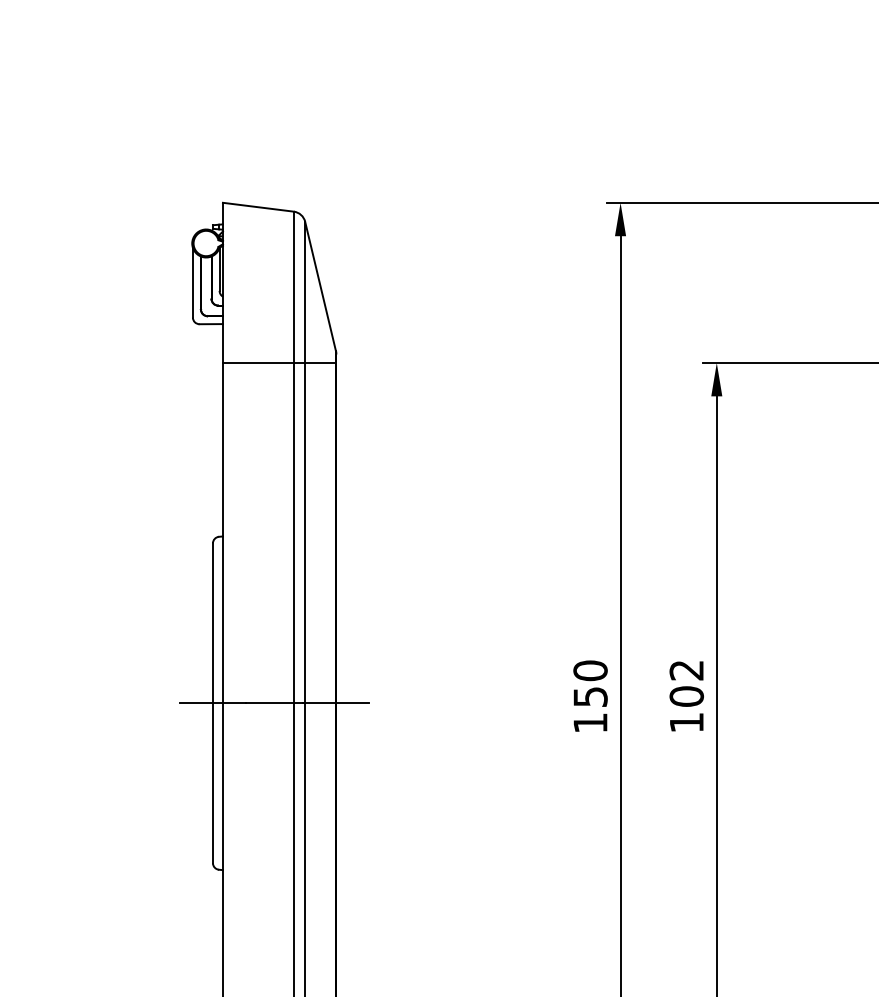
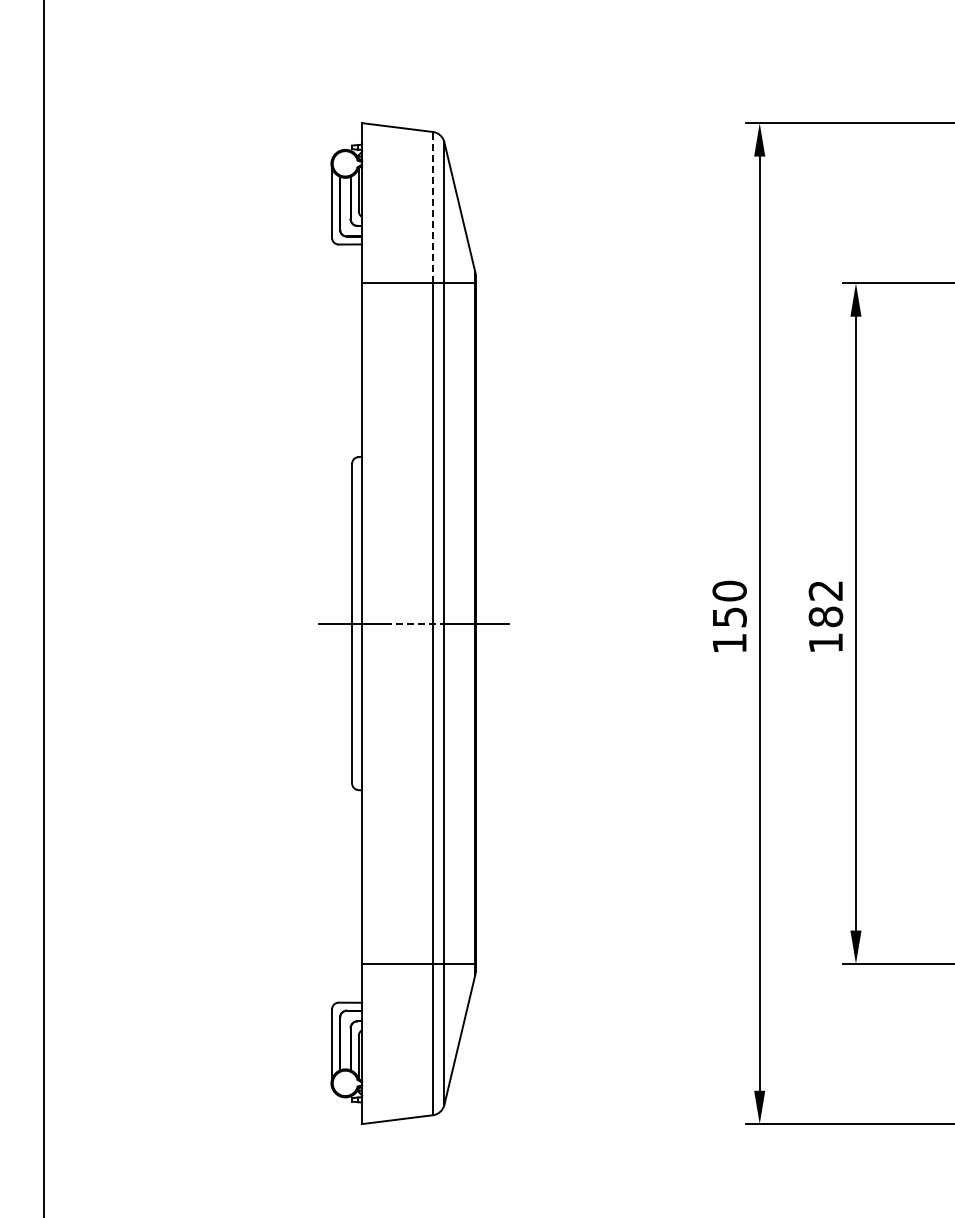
line: (294, 287) -> (433, 207), solid -> dashed
text: (686, 696) -> (825, 616), 102 -> 182
line: (275, 703) -> (414, 623), solid -> dashed

